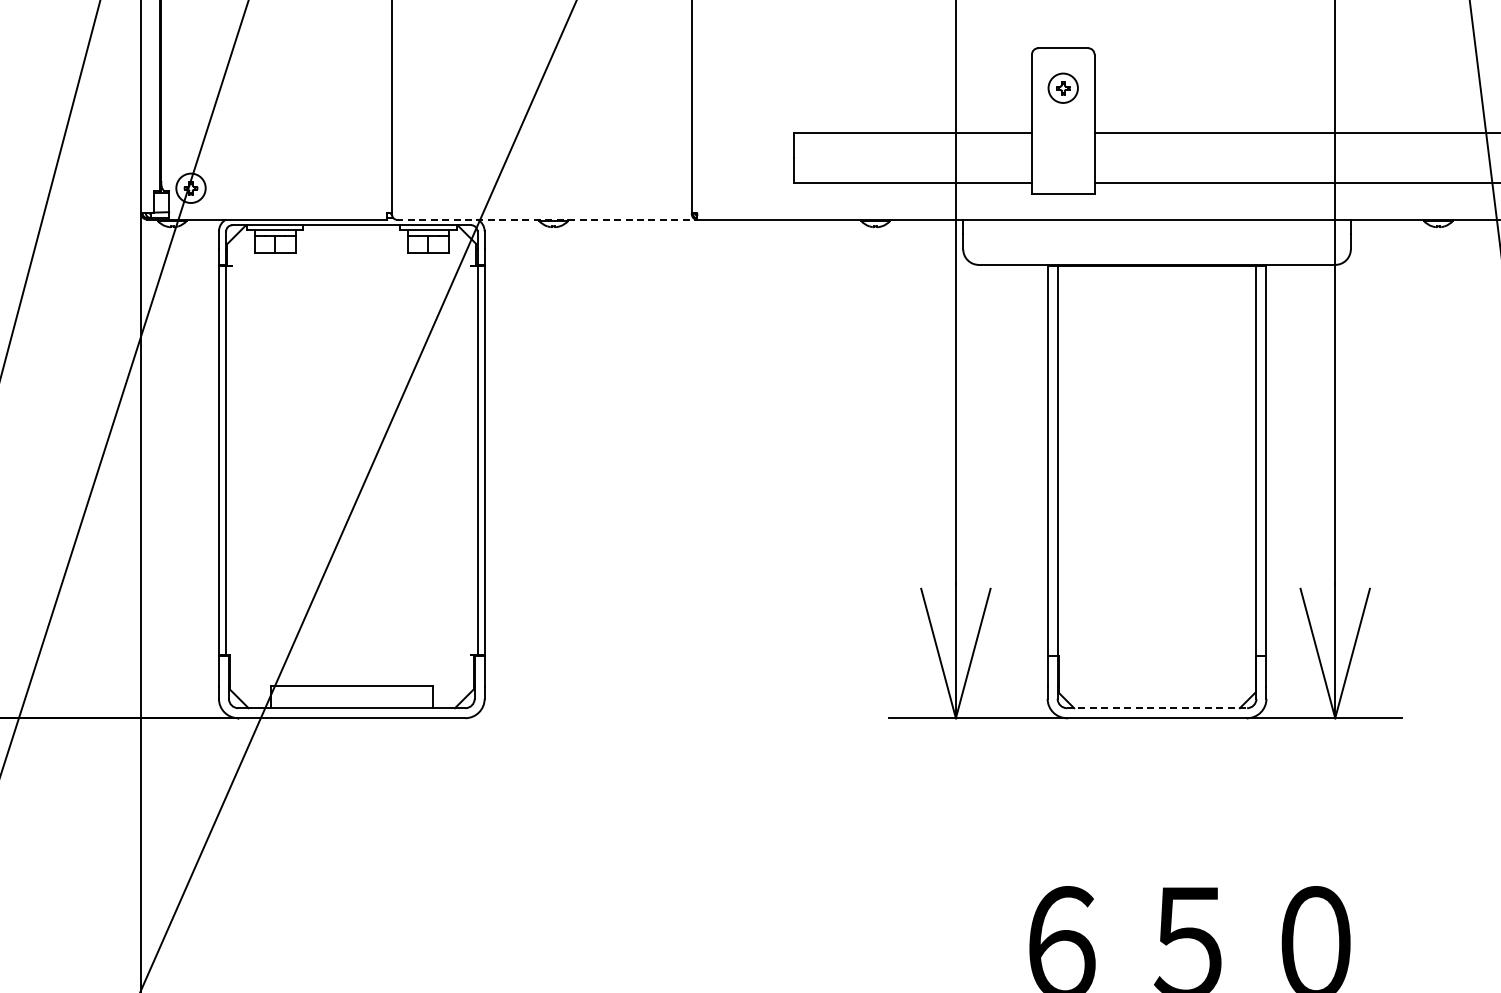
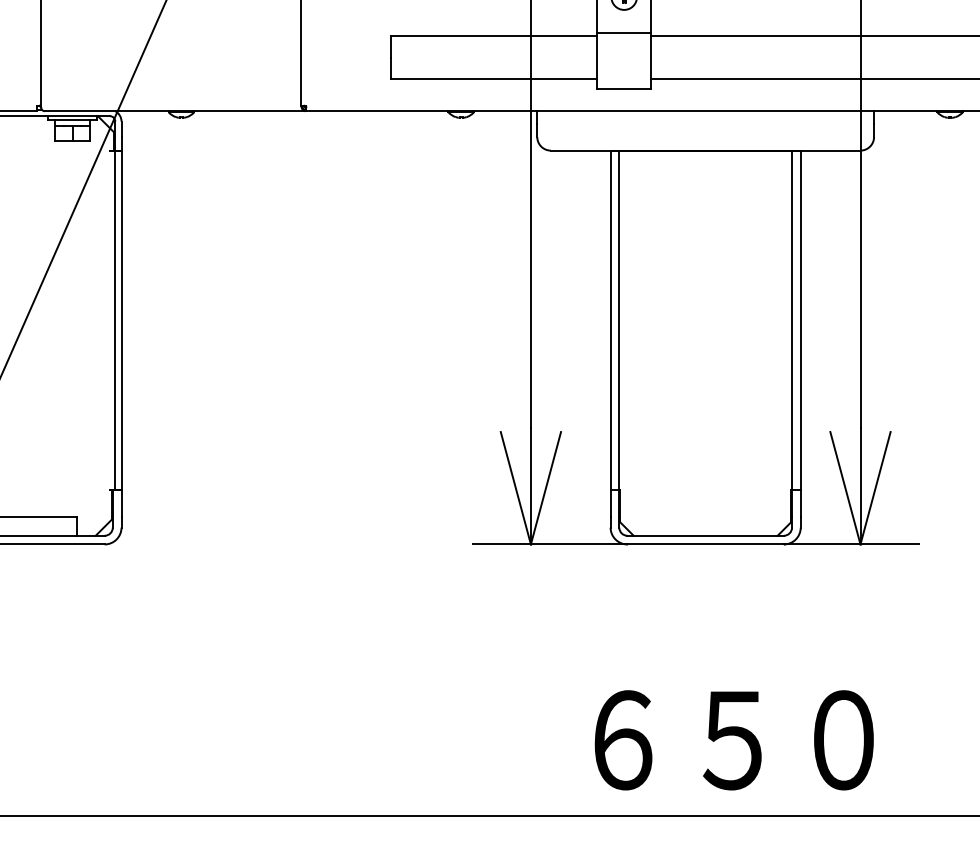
line: (1062, 129) -> (623, 32), added
line: (546, 219) -> (175, 111), dashed -> solid
line: (1157, 708) -> (706, 536), dashed -> solid

